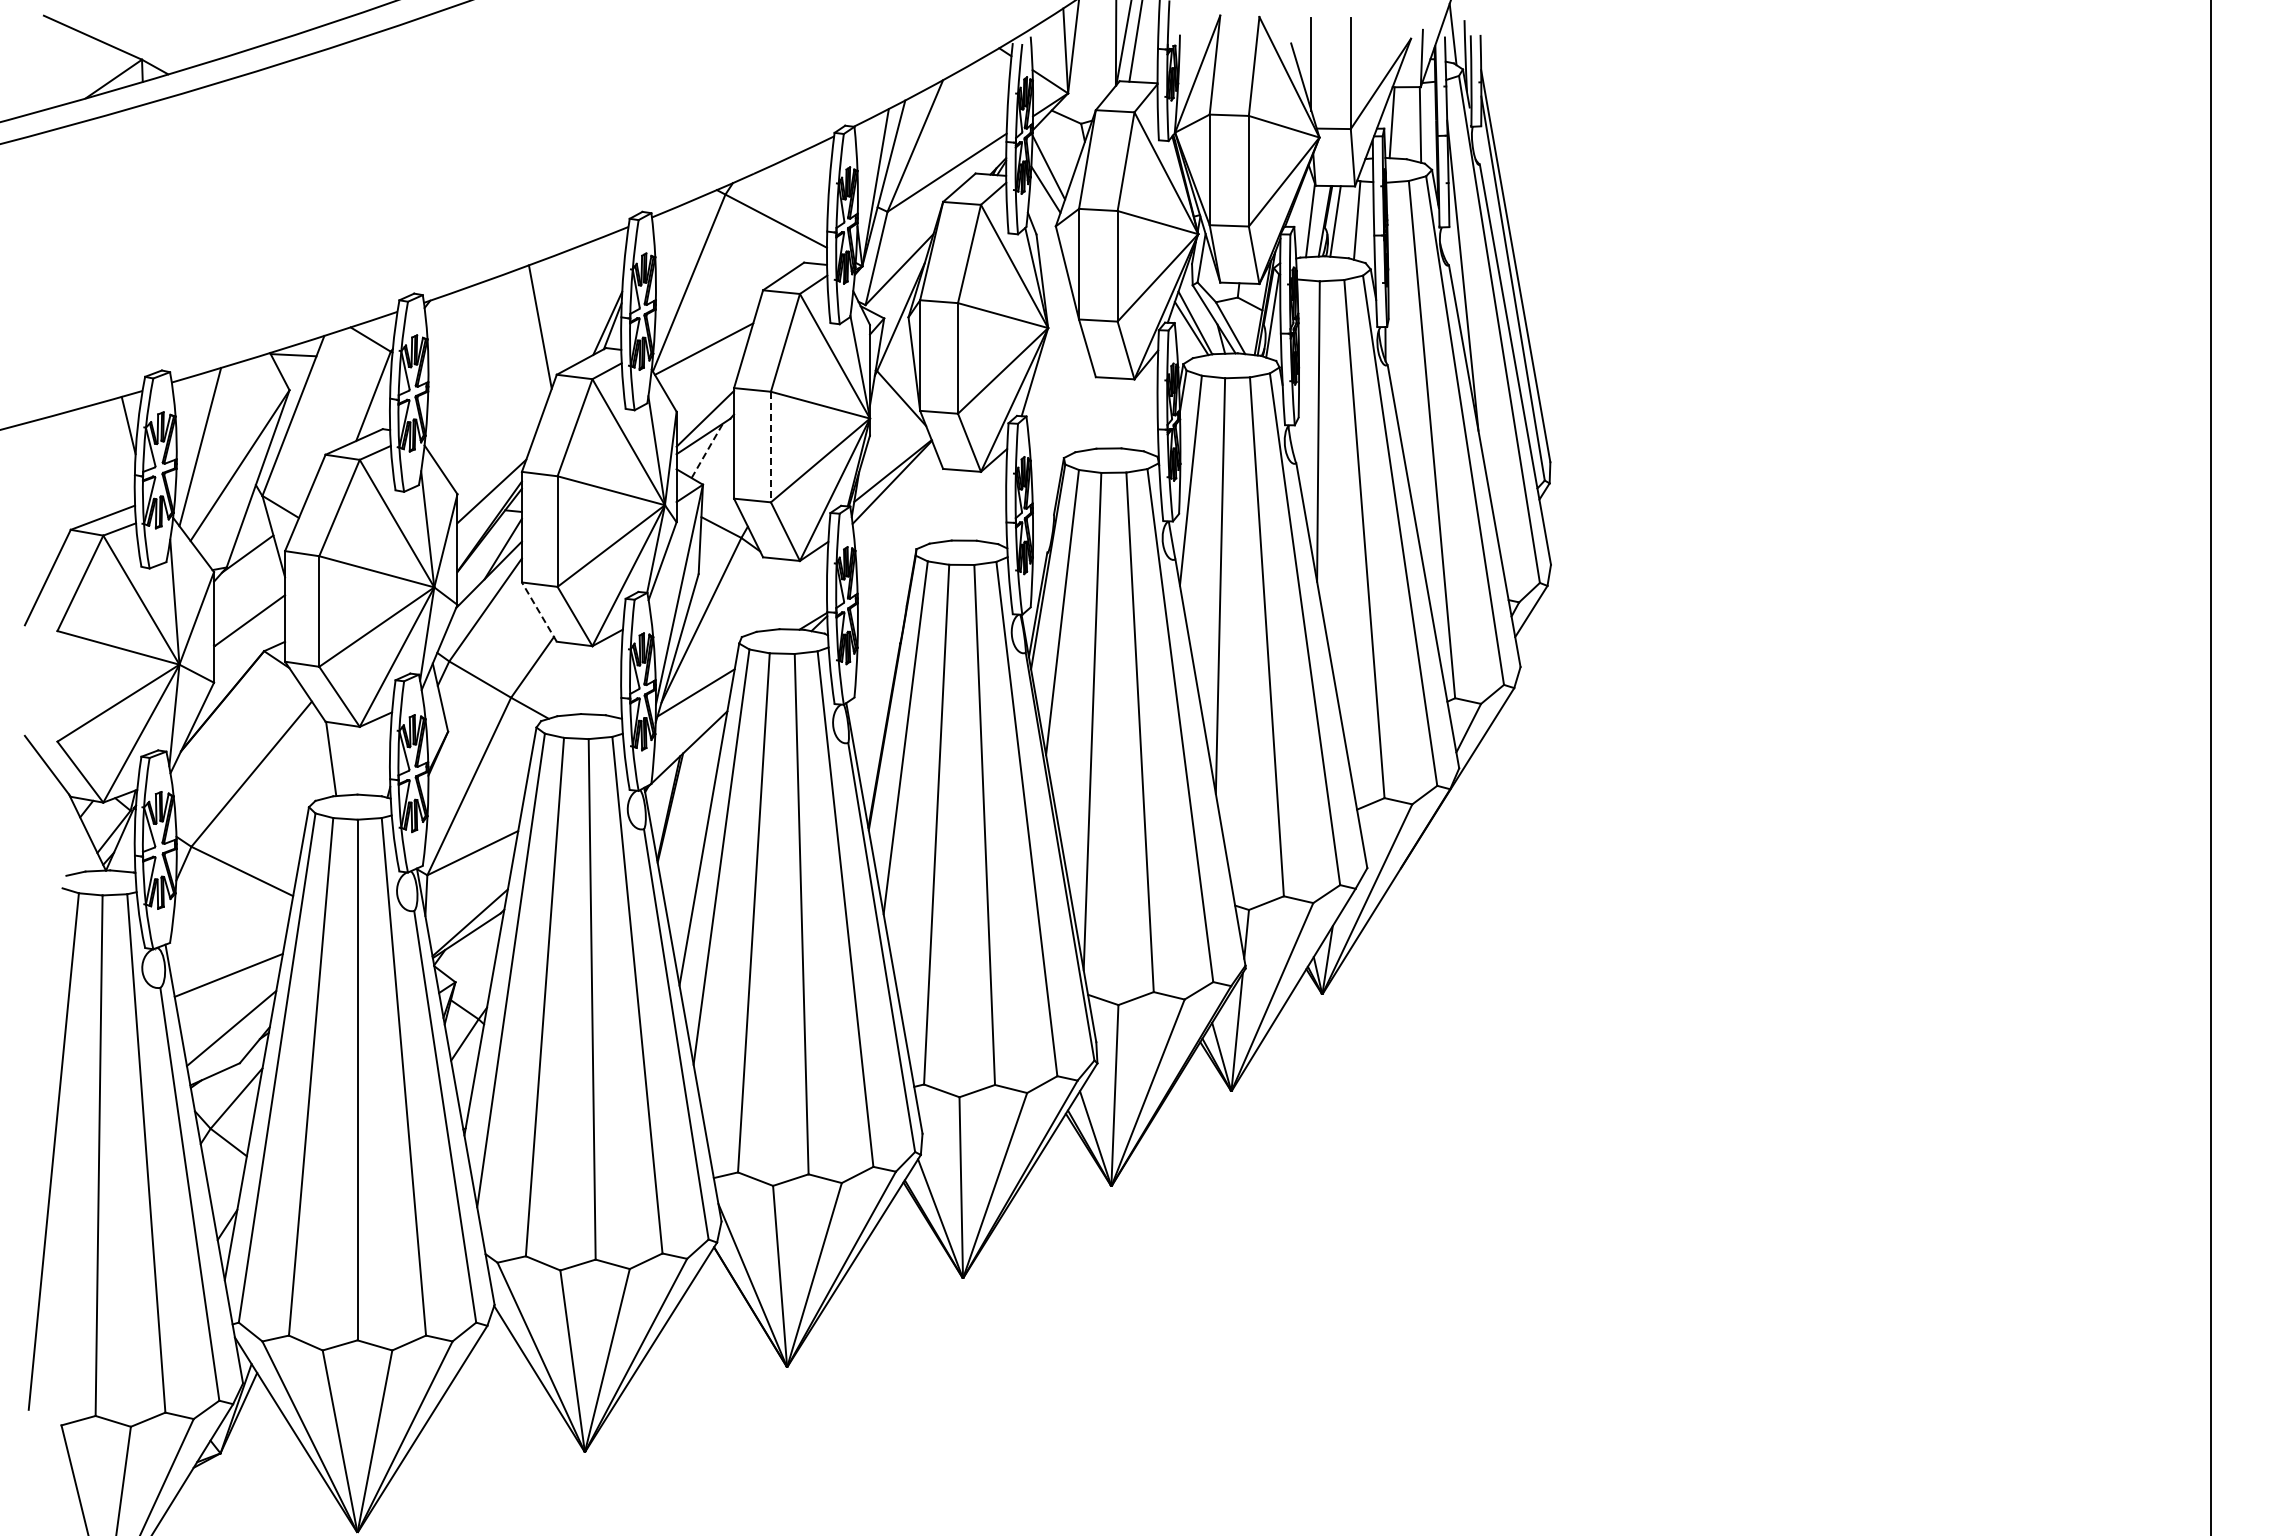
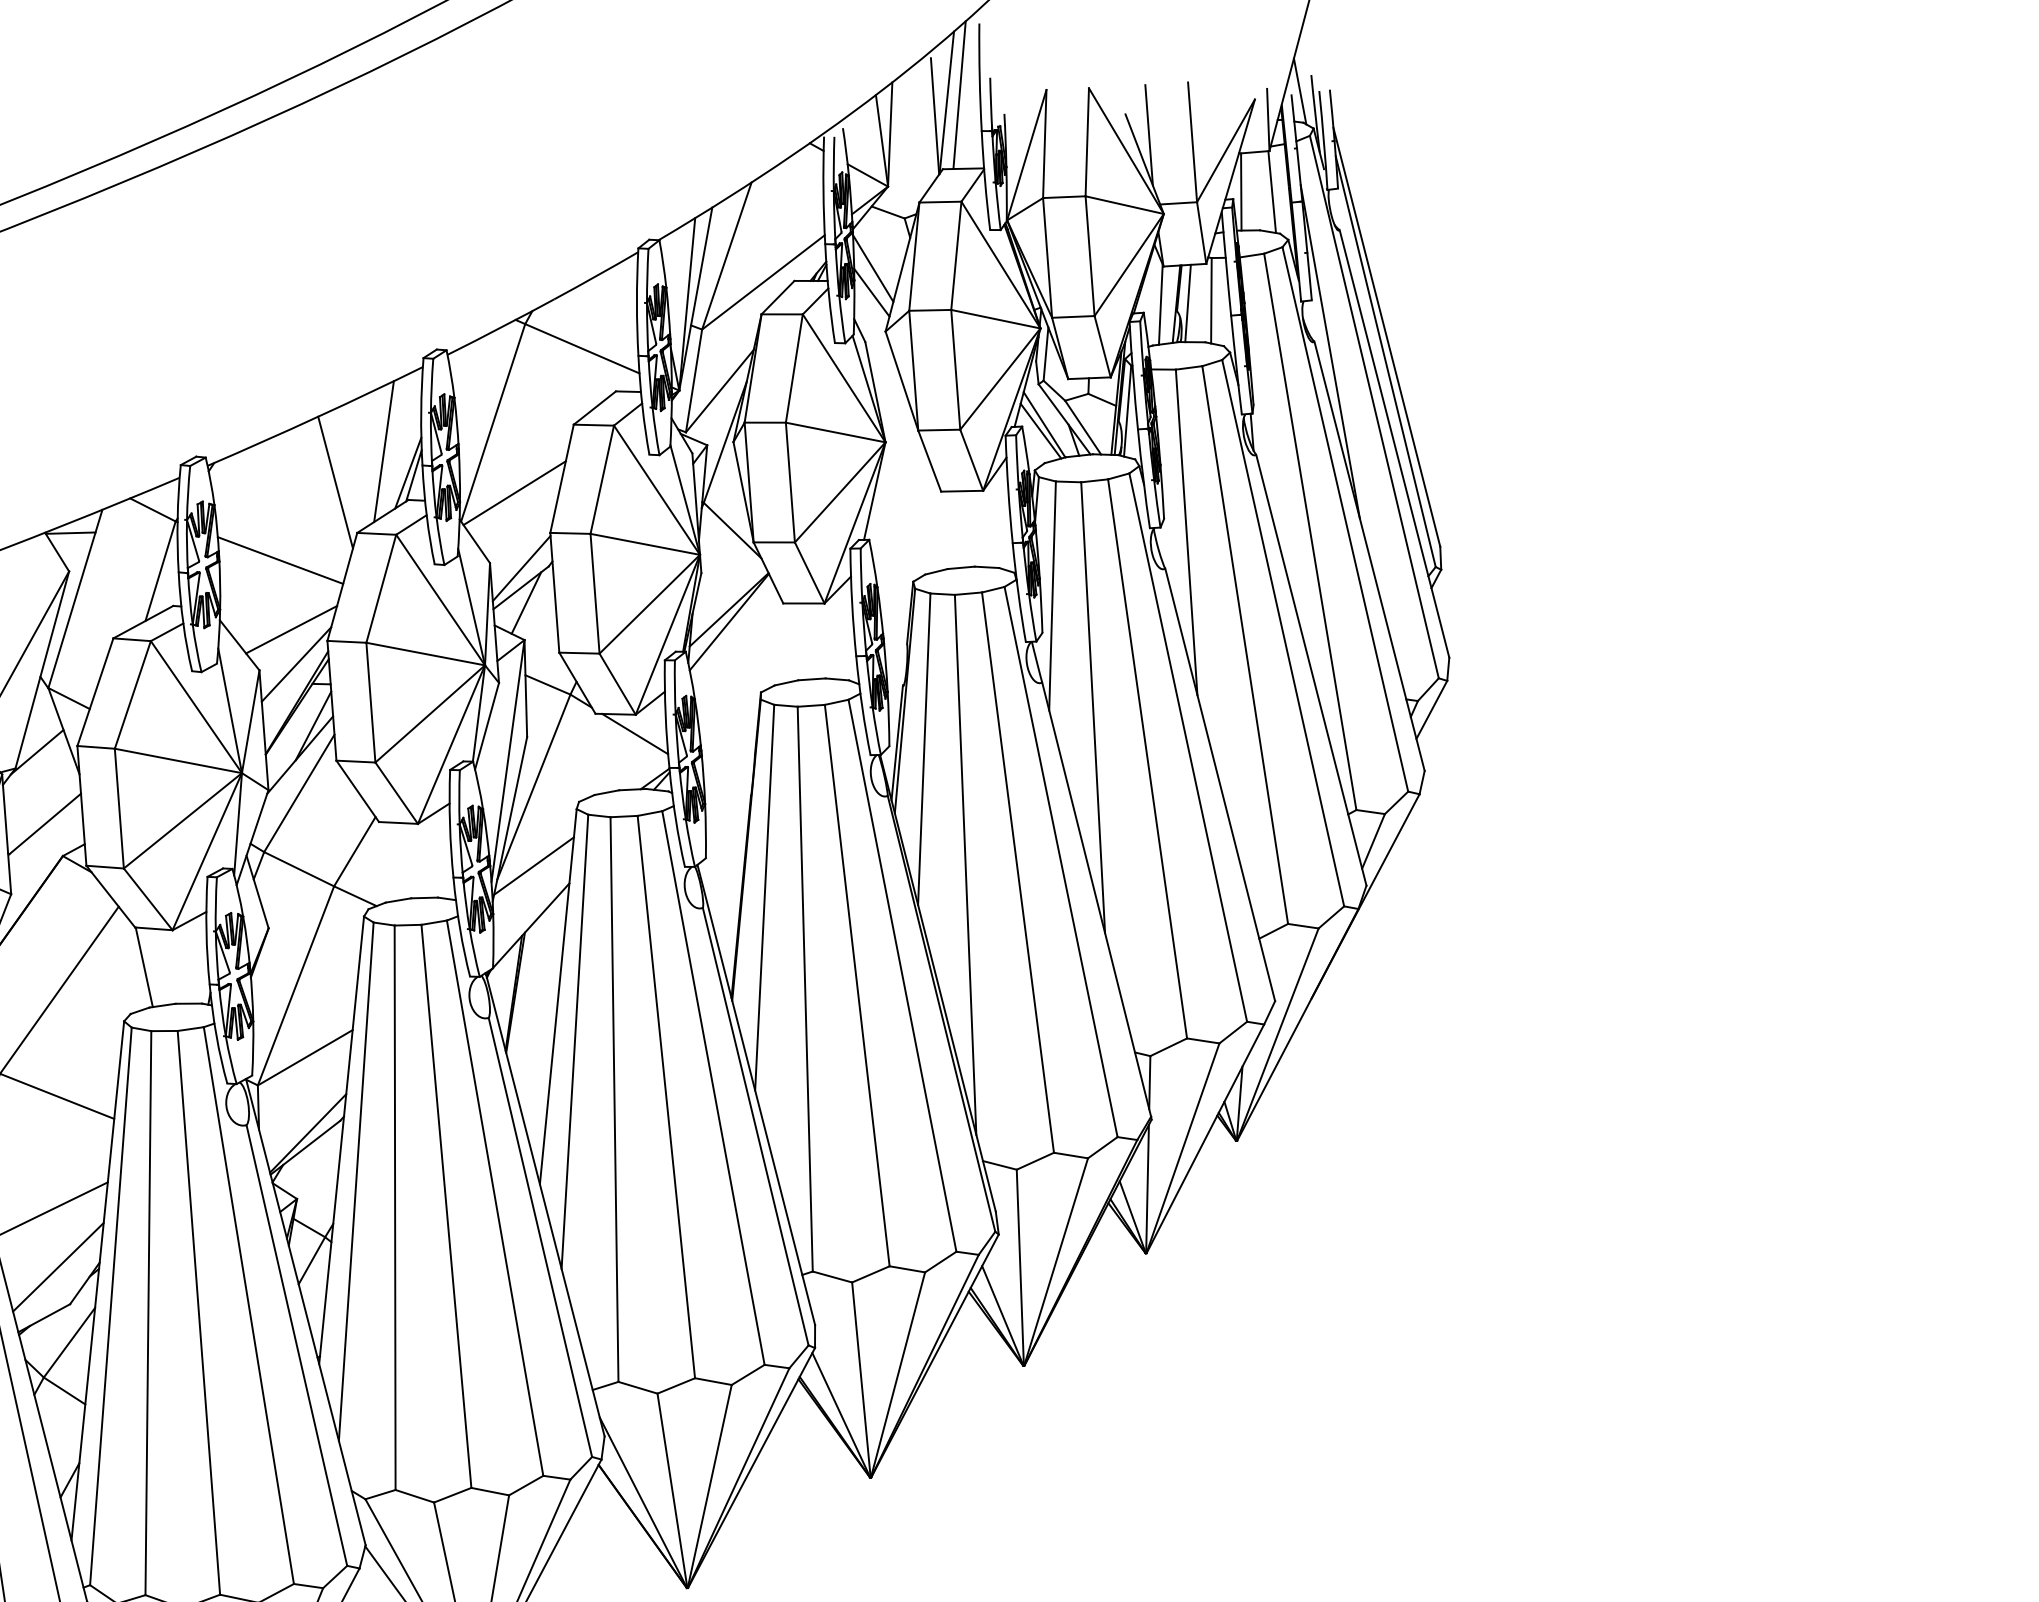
line: (586, 301) -> (383, 451), added
line: (484, 394) -> (280, 560), added
line: (770, 447) -> (594, 594), dashed -> solid
line: (707, 450) -> (526, 602), dashed -> solid
line: (489, 458) -> (291, 629), added
line: (797, 578) -> (634, 733), added
line: (539, 611) -> (357, 790), dashed -> solid

